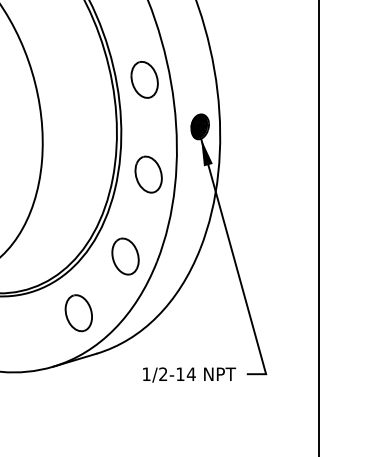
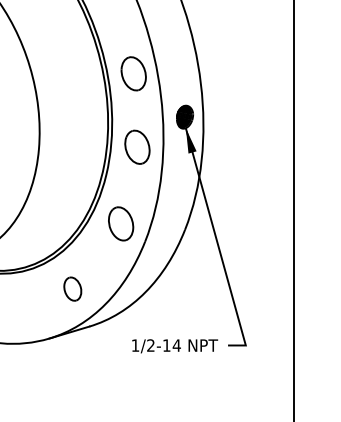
part: (148, 173) -> (137, 146), moved
part: (125, 256) -> (121, 223), moved
part: (78, 312) -> (72, 288), size x0.7

